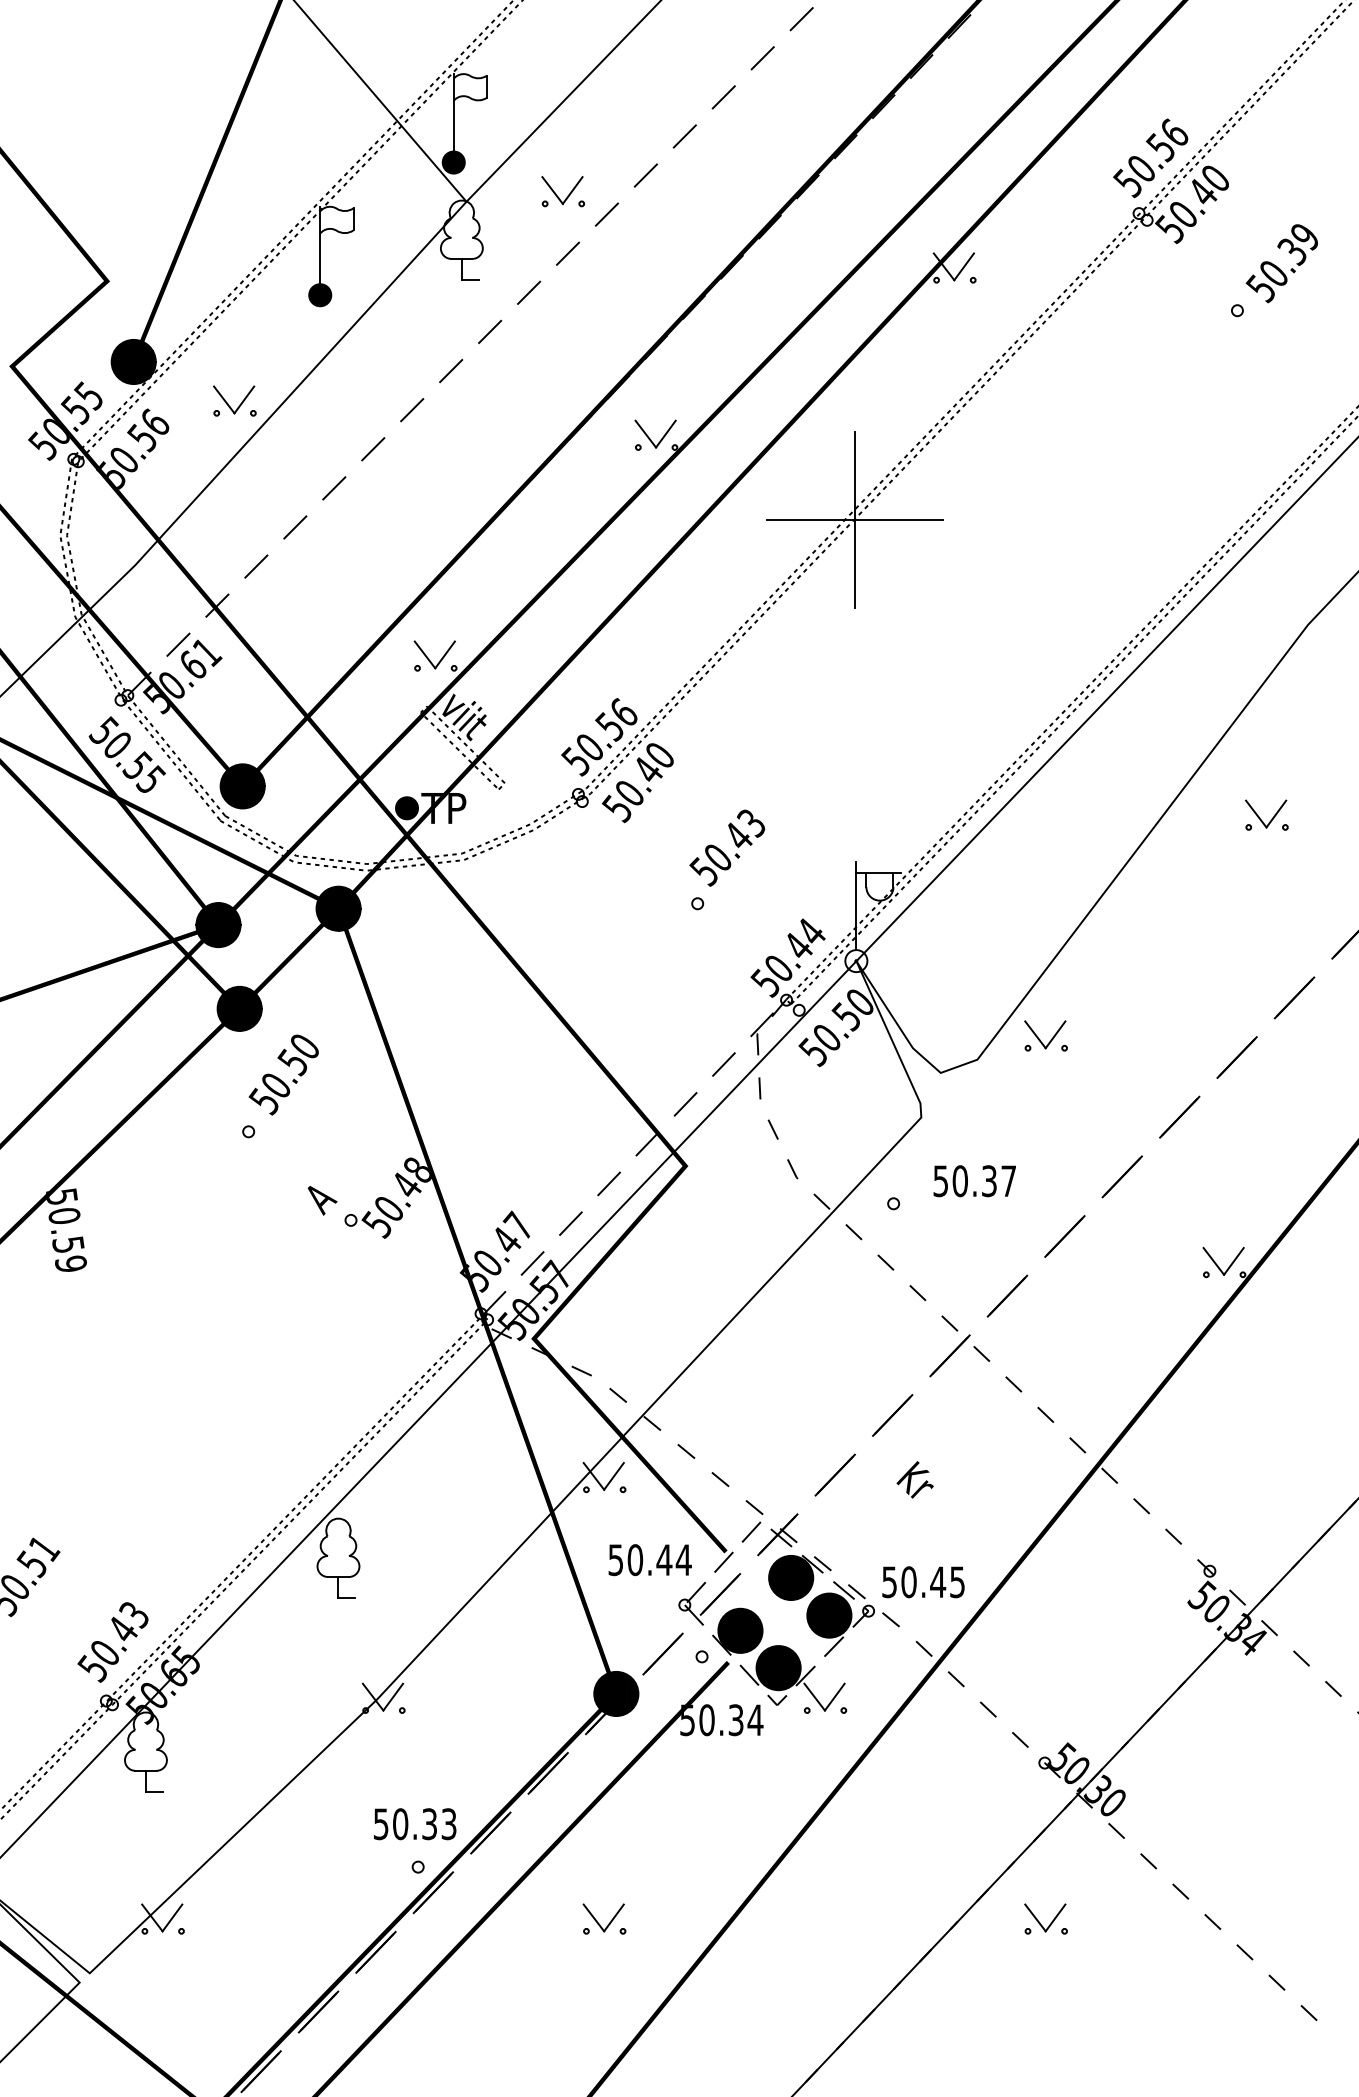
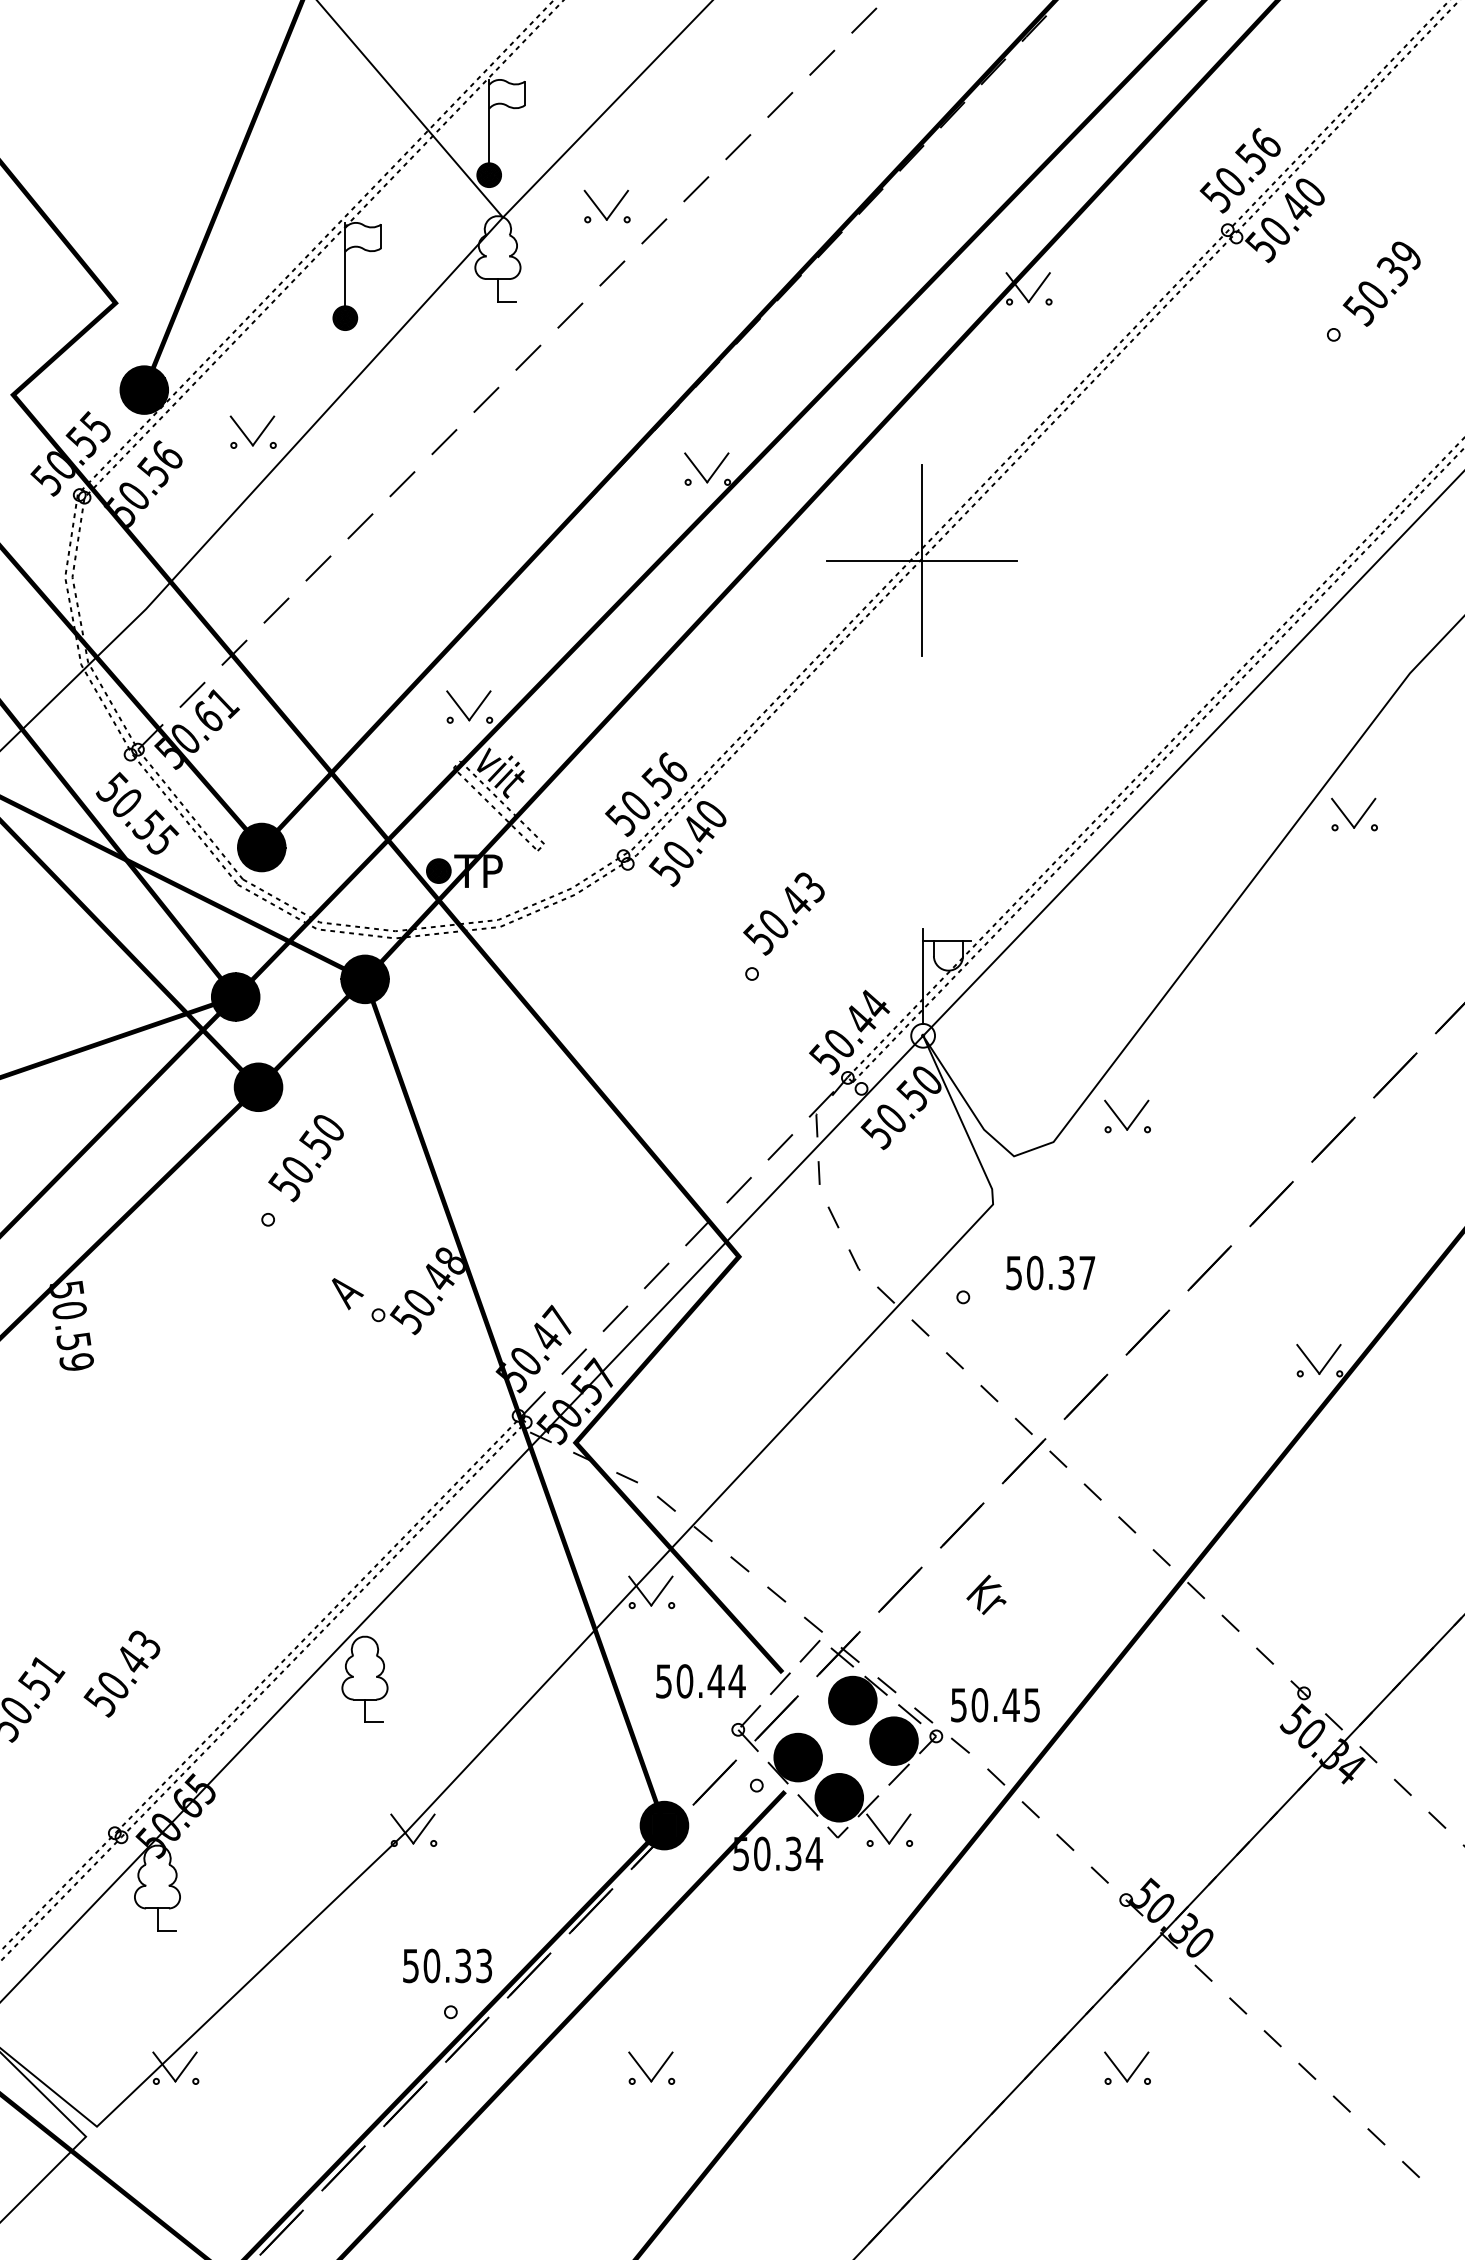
part: (1271, 818) -> (1359, 818), moved
text: (112, 1641) -> (121, 1673), moved

